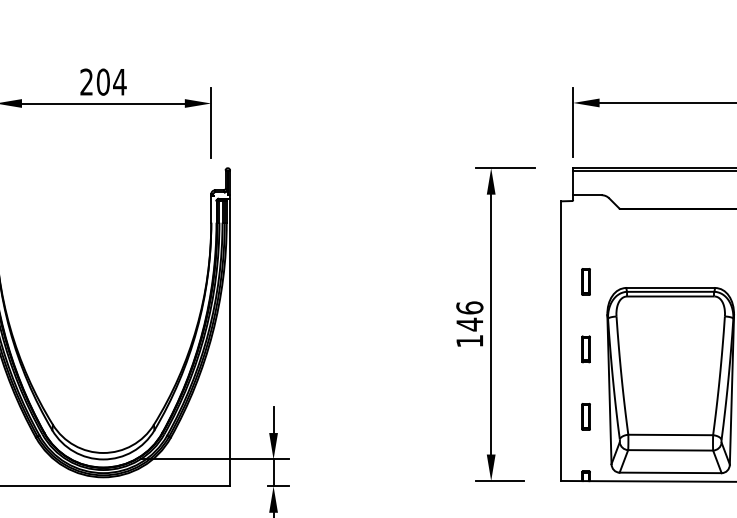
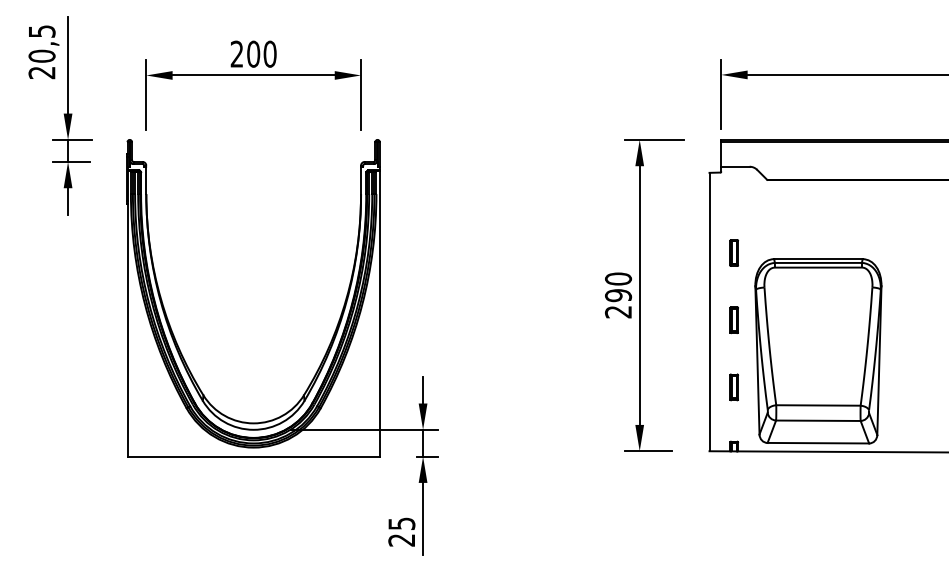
text: (119, 81) -> (269, 53), 204 -> 200
text: (469, 324) -> (618, 295), 146 -> 290

